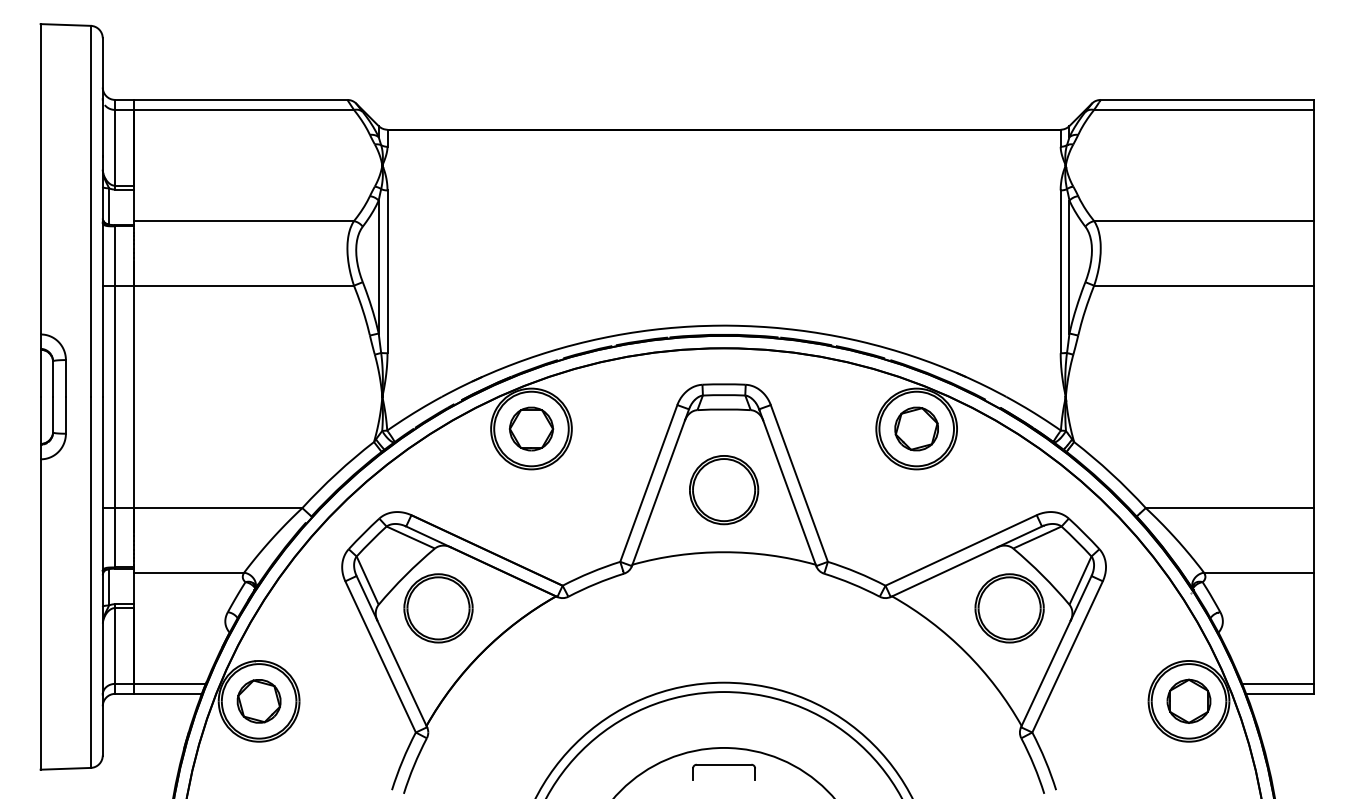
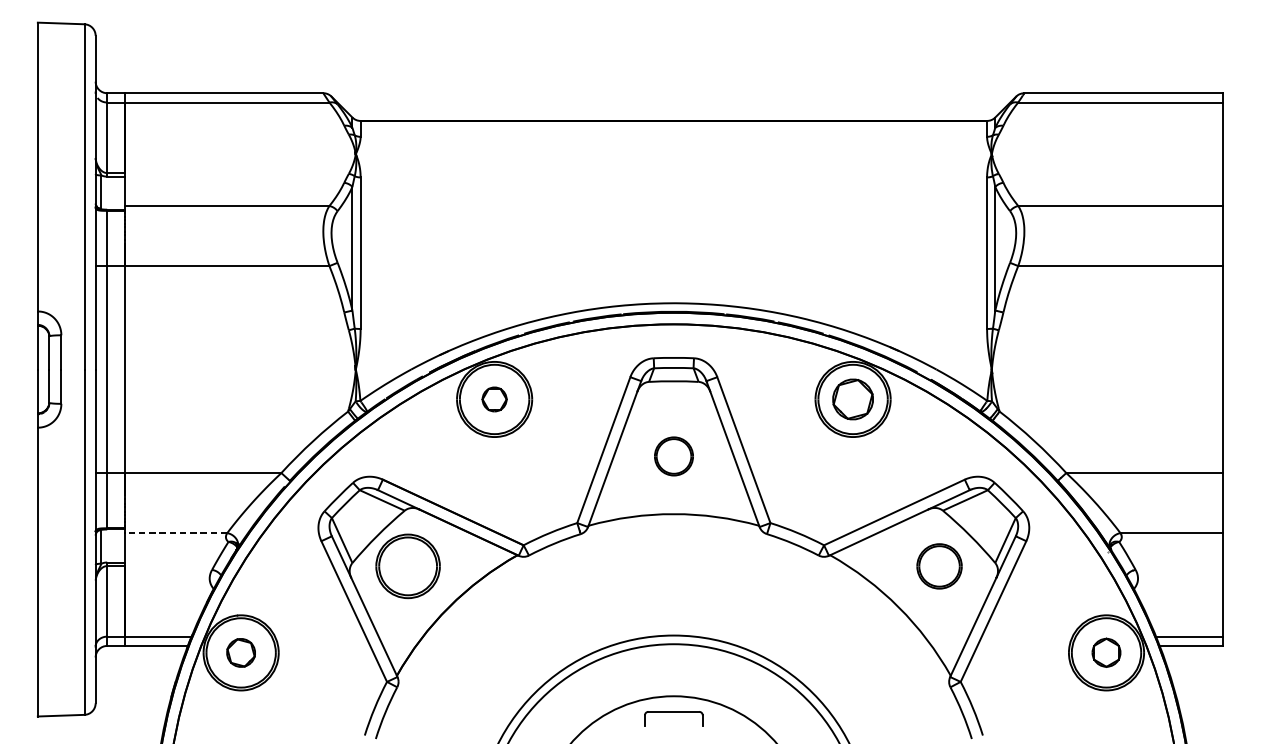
part: (531, 428) -> (494, 398), size x0.6
part: (724, 490) -> (674, 456), size x0.6
line: (188, 572) -> (175, 532), solid -> dashed
part: (1009, 608) -> (939, 566), size x0.7
part: (1188, 700) -> (1106, 652), size x0.7
part: (258, 701) -> (240, 653), size x0.7

